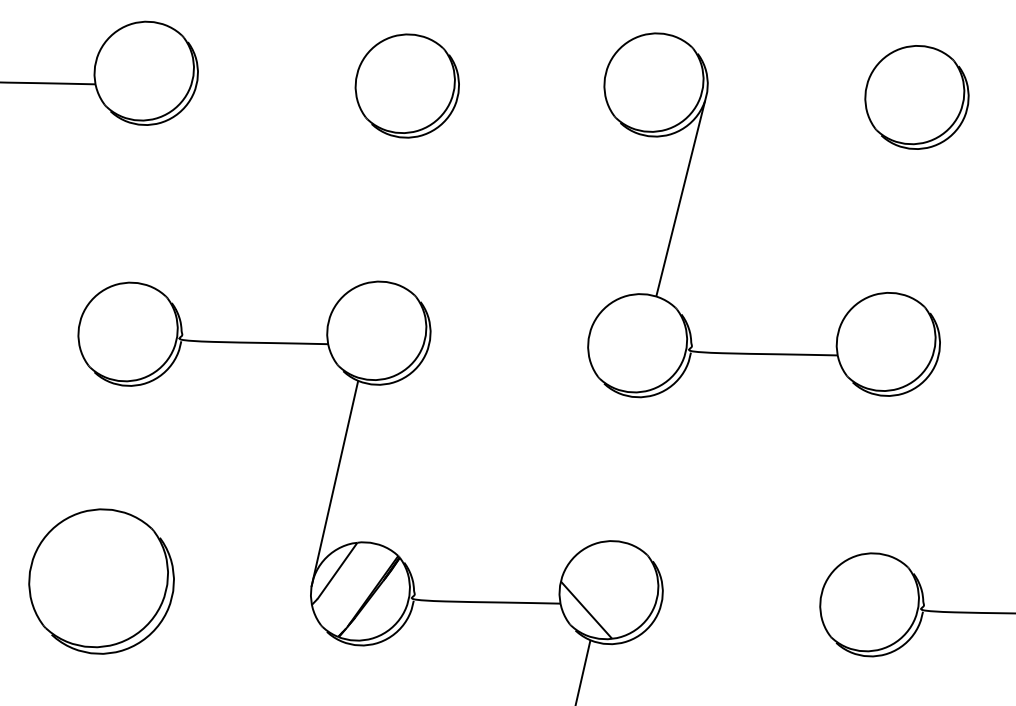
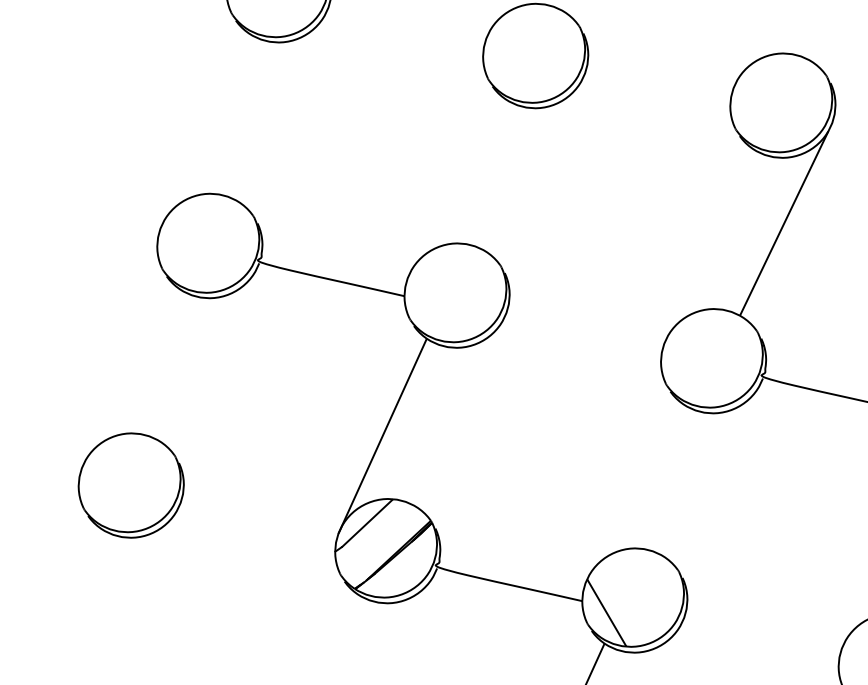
part: (101, 580) -> (131, 484), size x0.71

